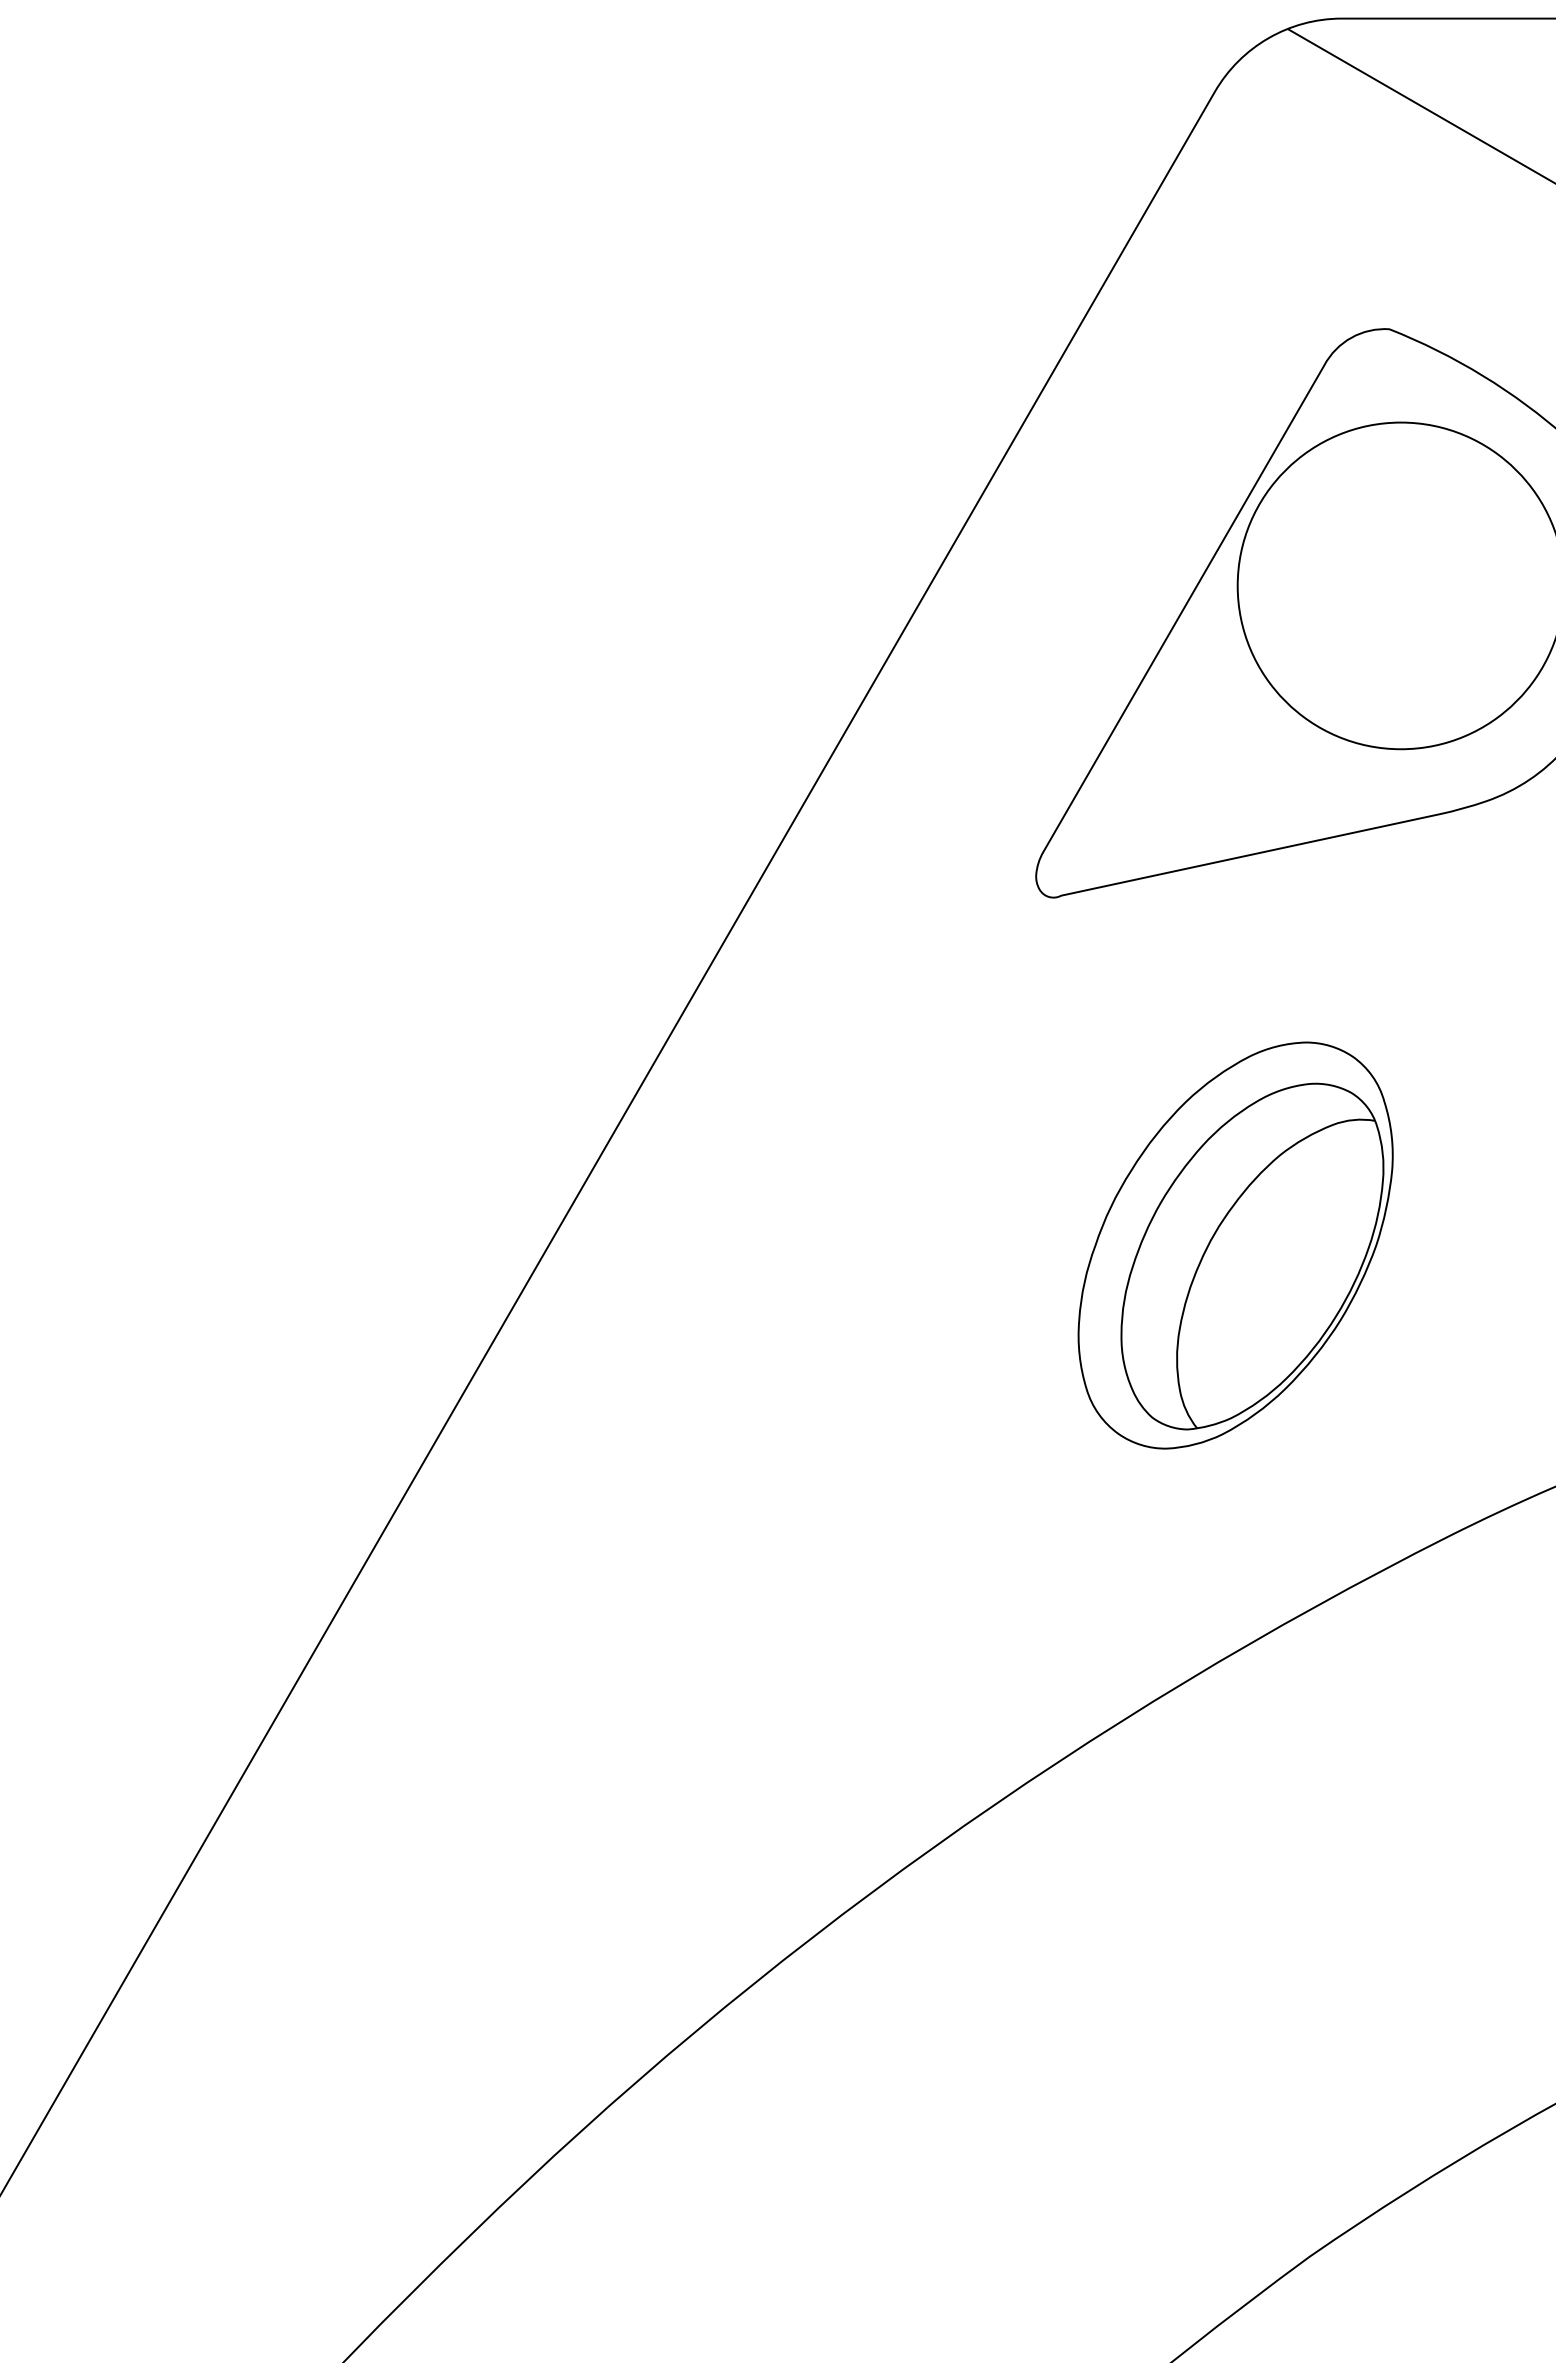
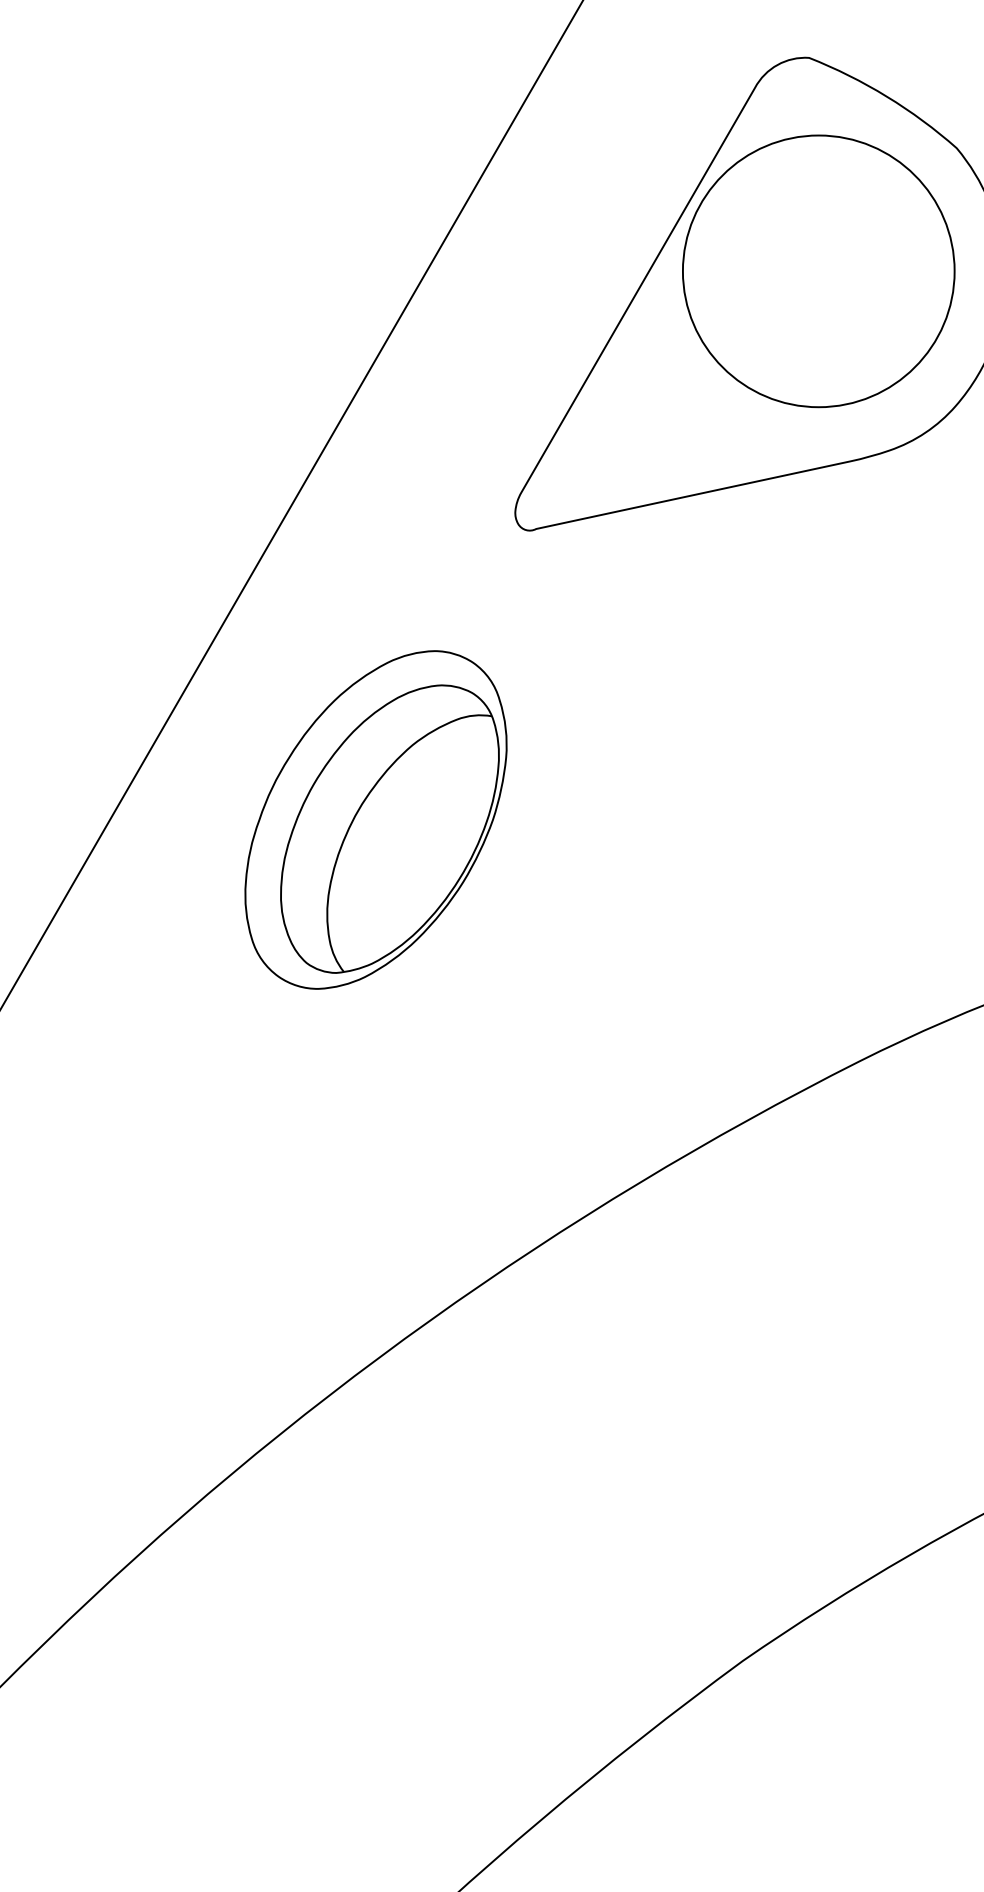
part: (1235, 1245) -> (375, 819), moved

